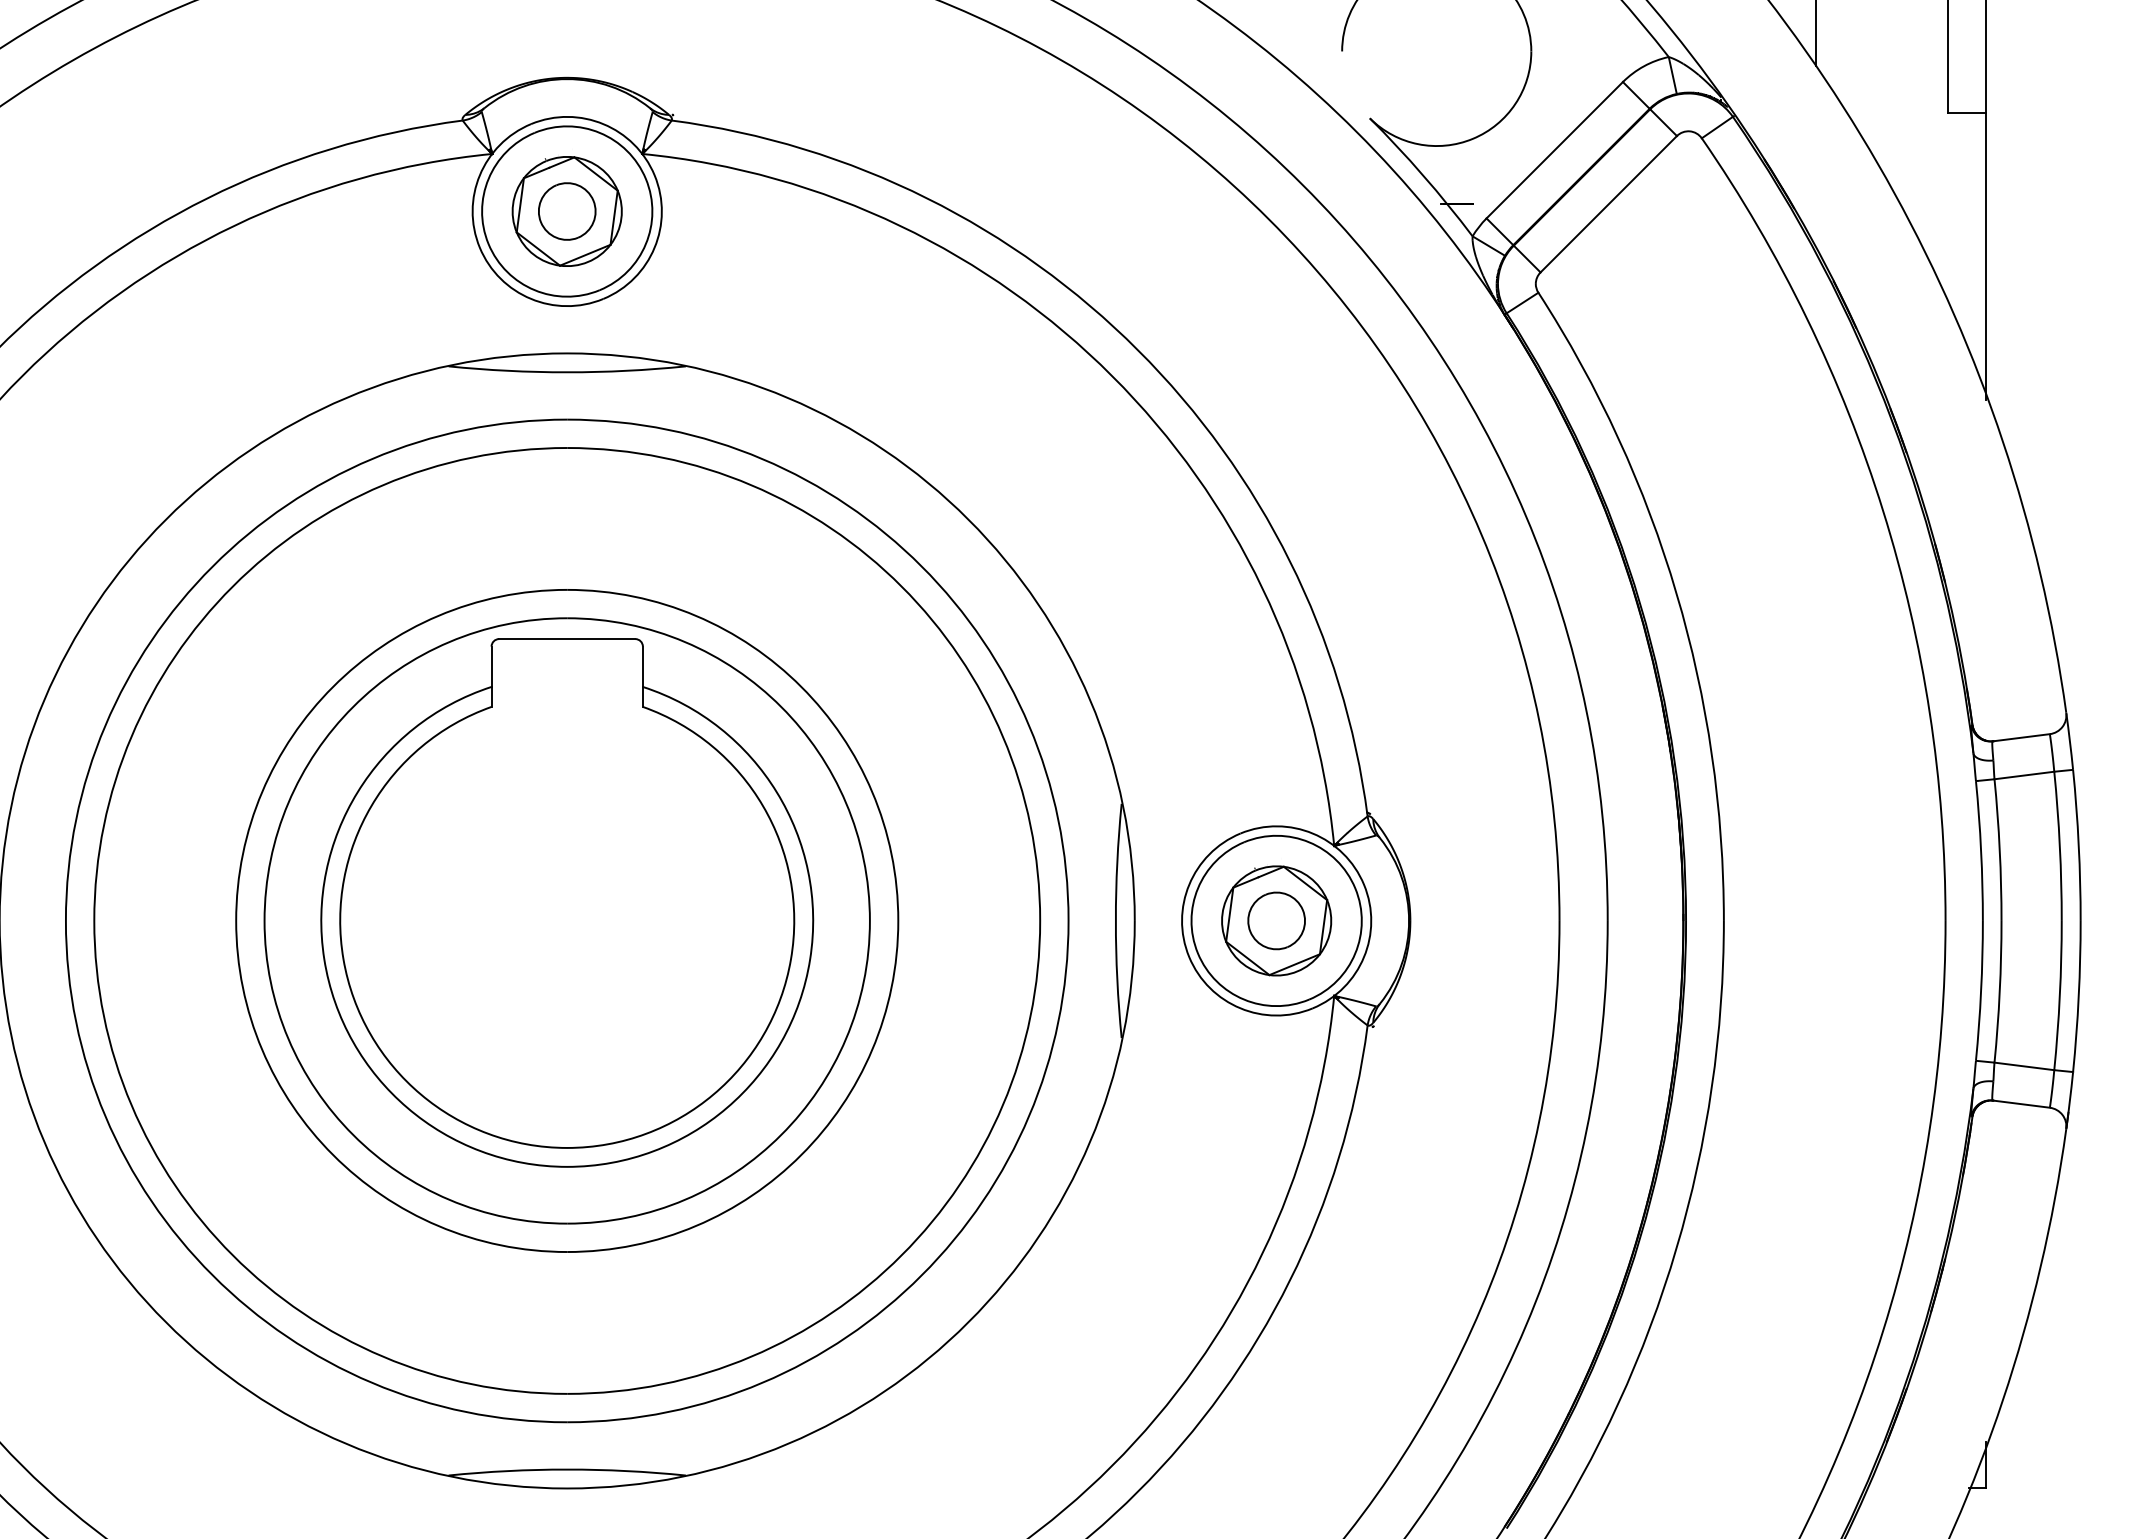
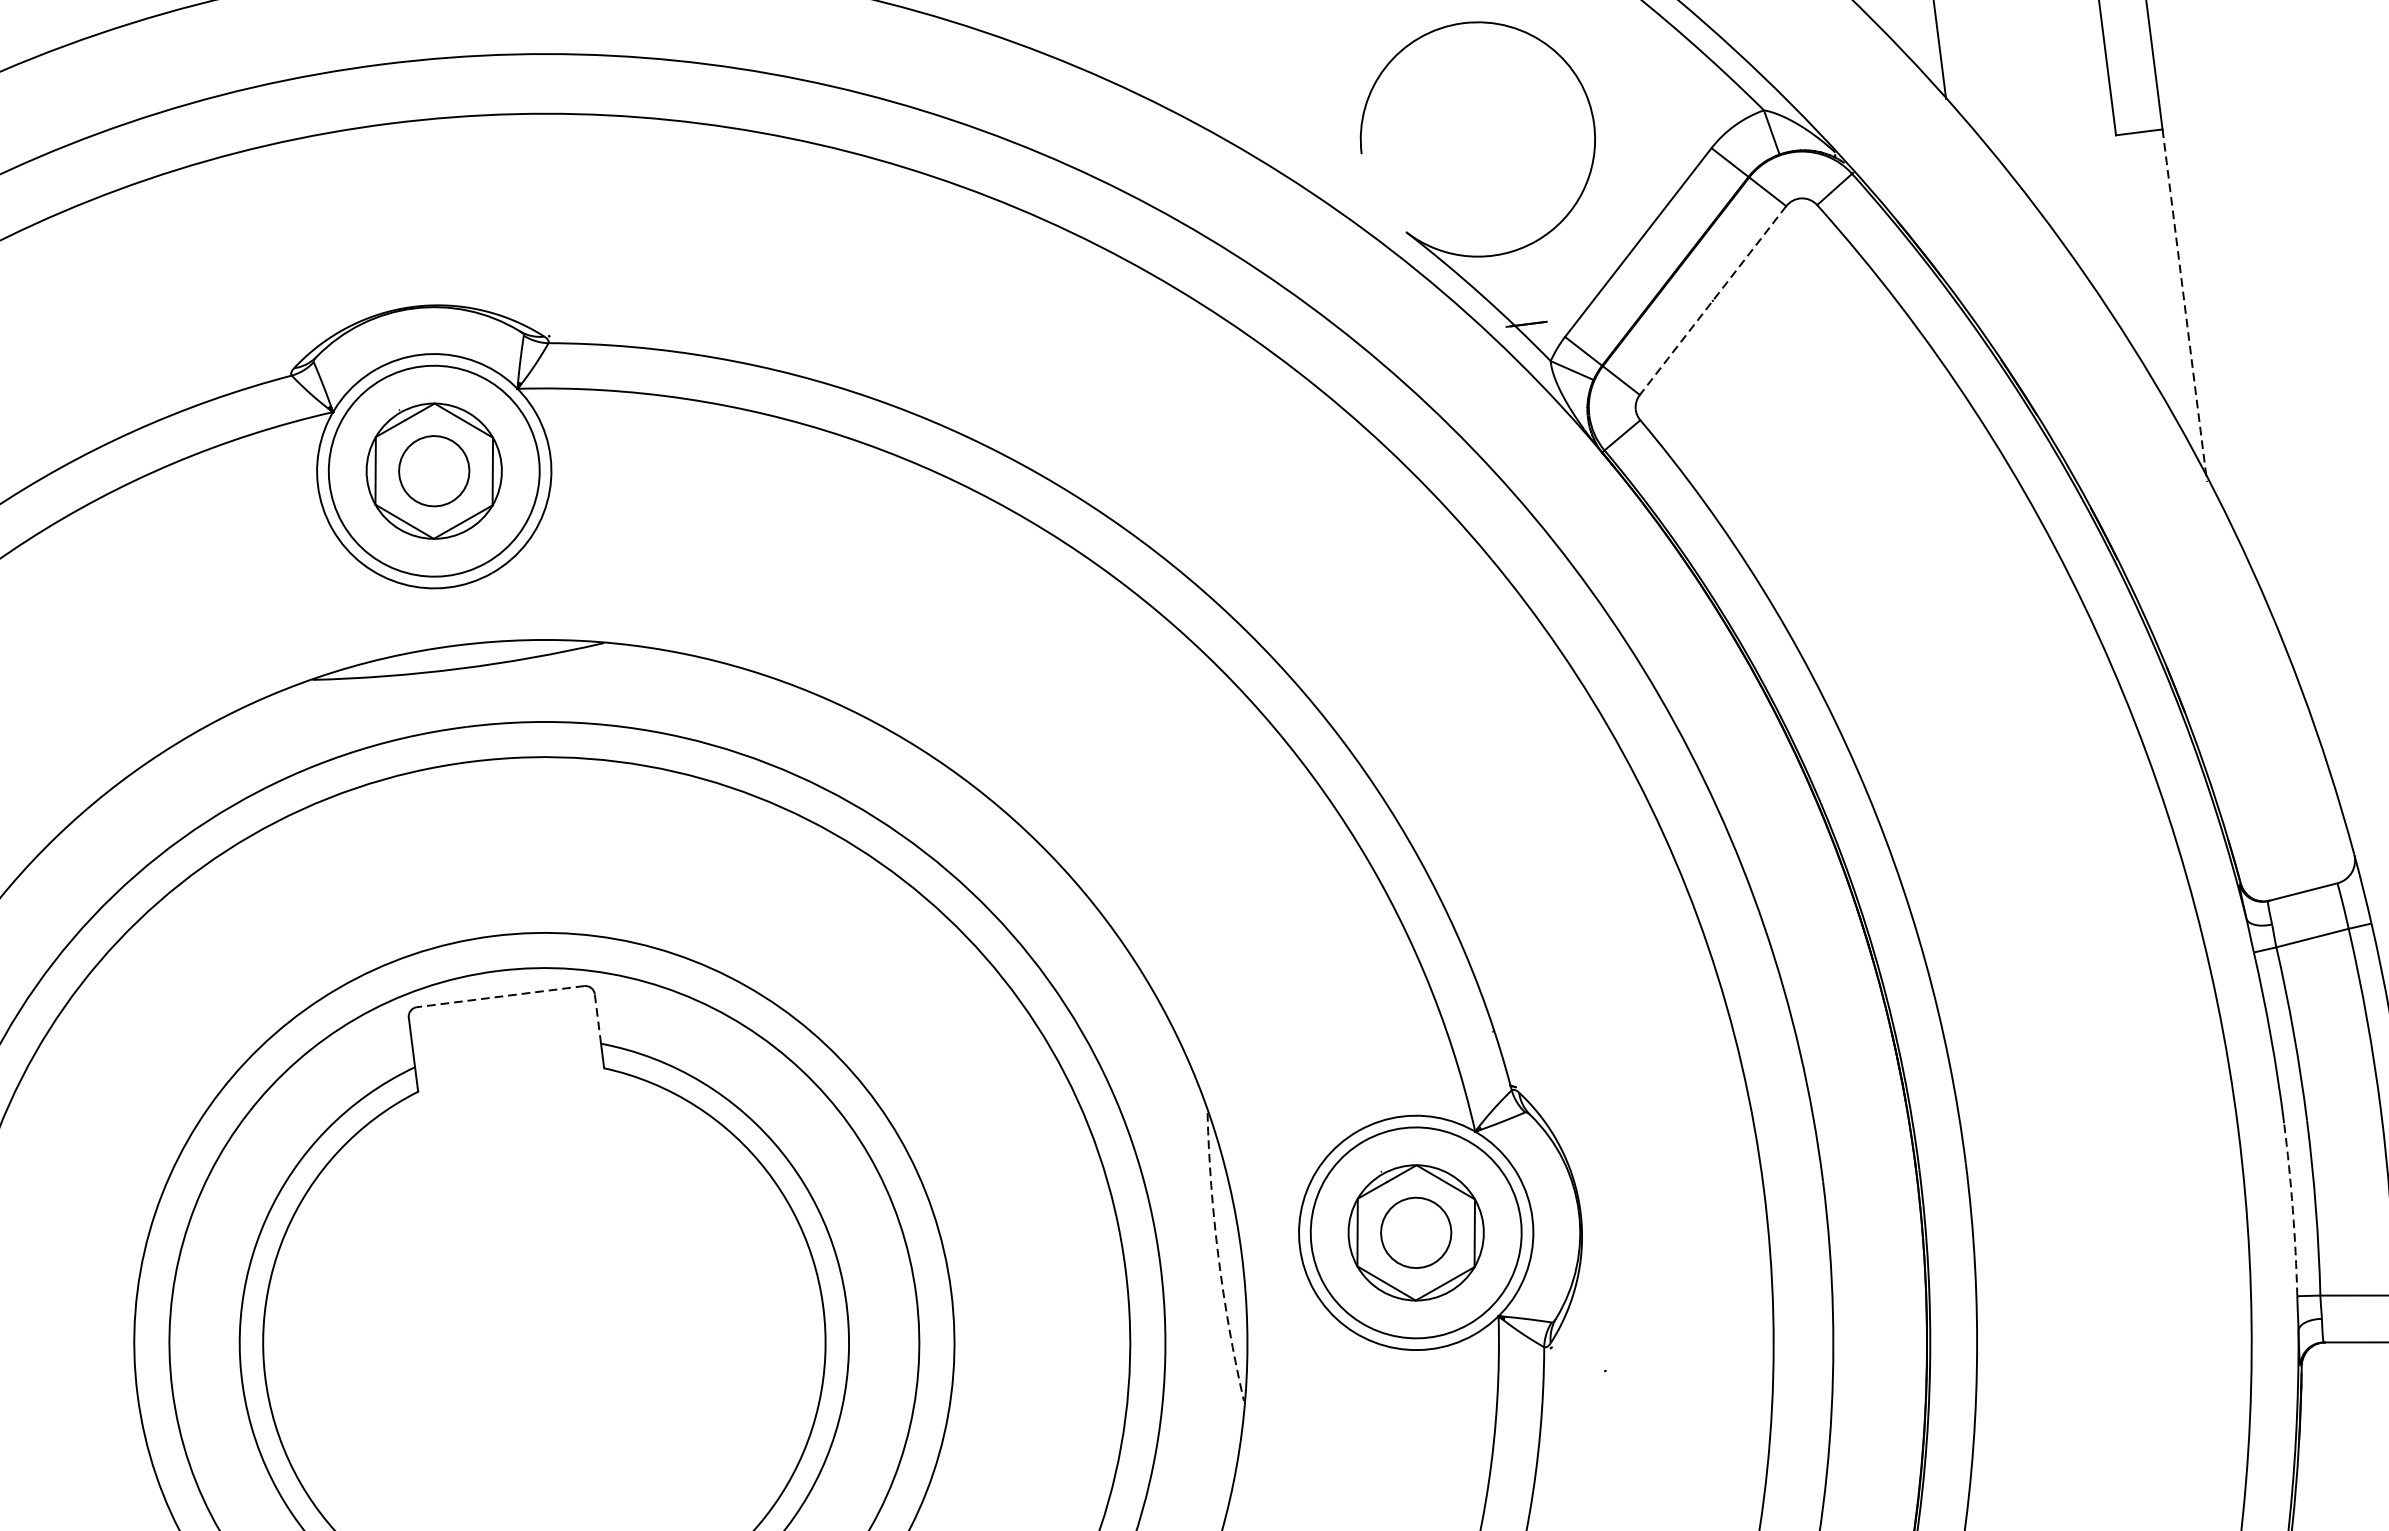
line: (1608, 204) -> (1712, 300), solid -> dashed
line: (1986, 256) -> (2185, 306), solid -> dashed
line: (566, 639) -> (499, 997), solid -> dashed
line: (642, 666) -> (597, 1018), solid -> dashed
arc: (1115, 920) -> (1218, 1257), solid -> dashed
arc: (1981, 990) -> (2293, 1208), solid -> dashed

